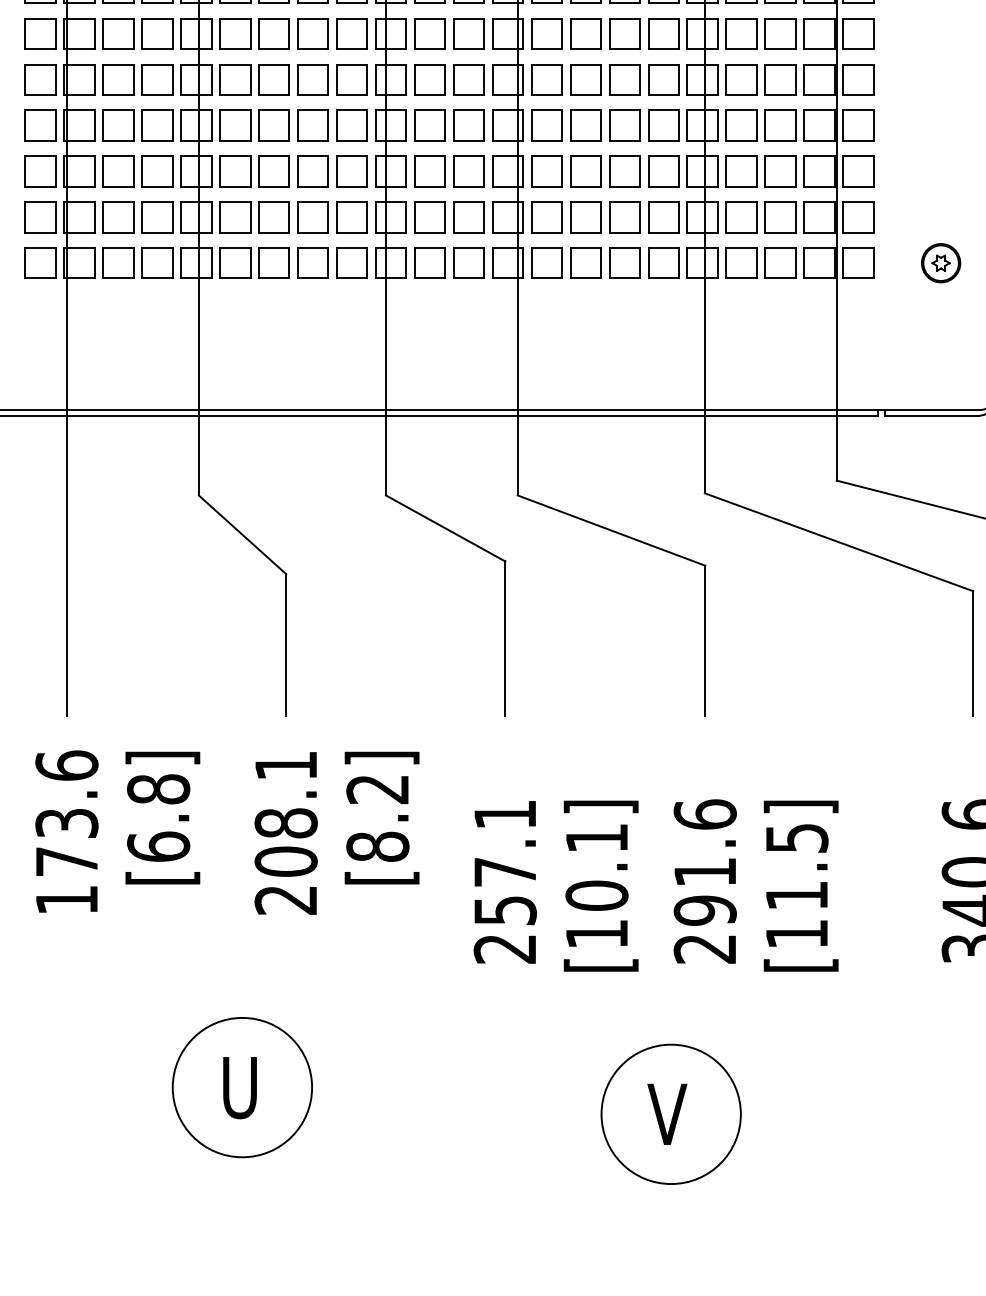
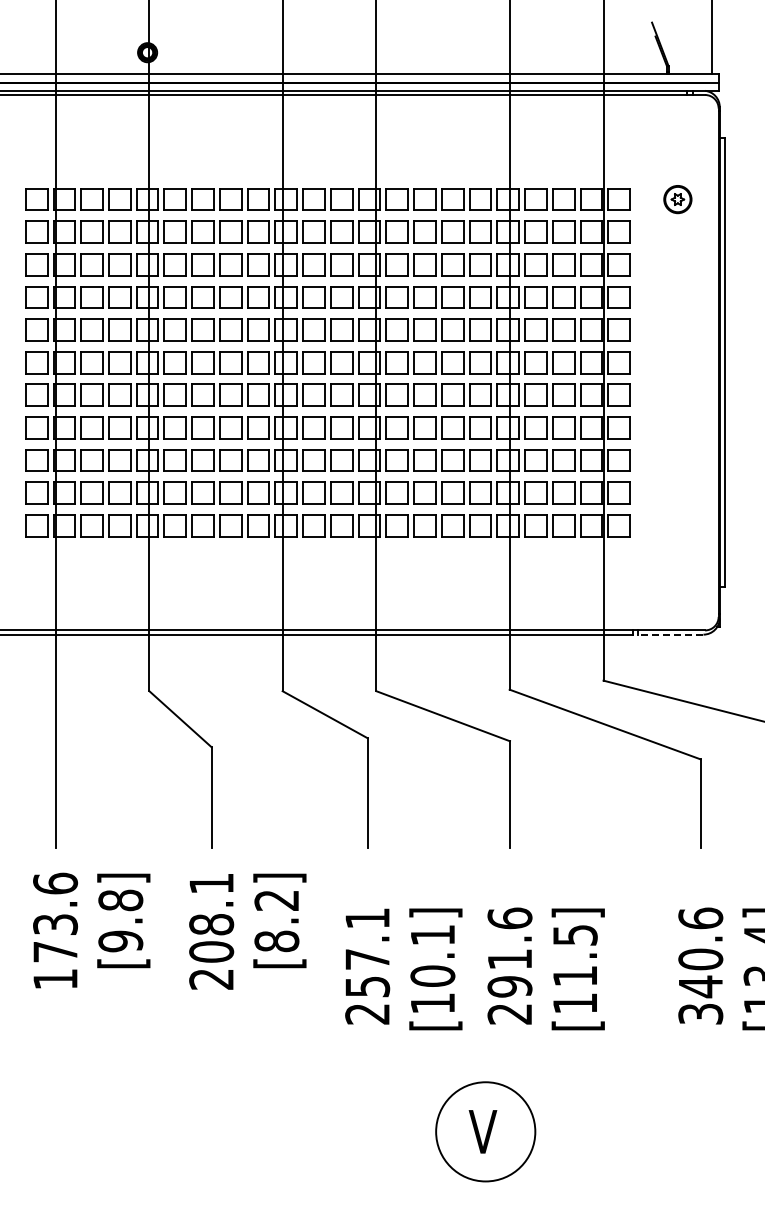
part: (940, 262) -> (677, 525), removed
line: (930, 415) -> (670, 634), solid -> dashed
text: (158, 846) -> (120, 941), [6.8] -> [9.8]
part: (242, 1087) -> (180, 1112), removed

